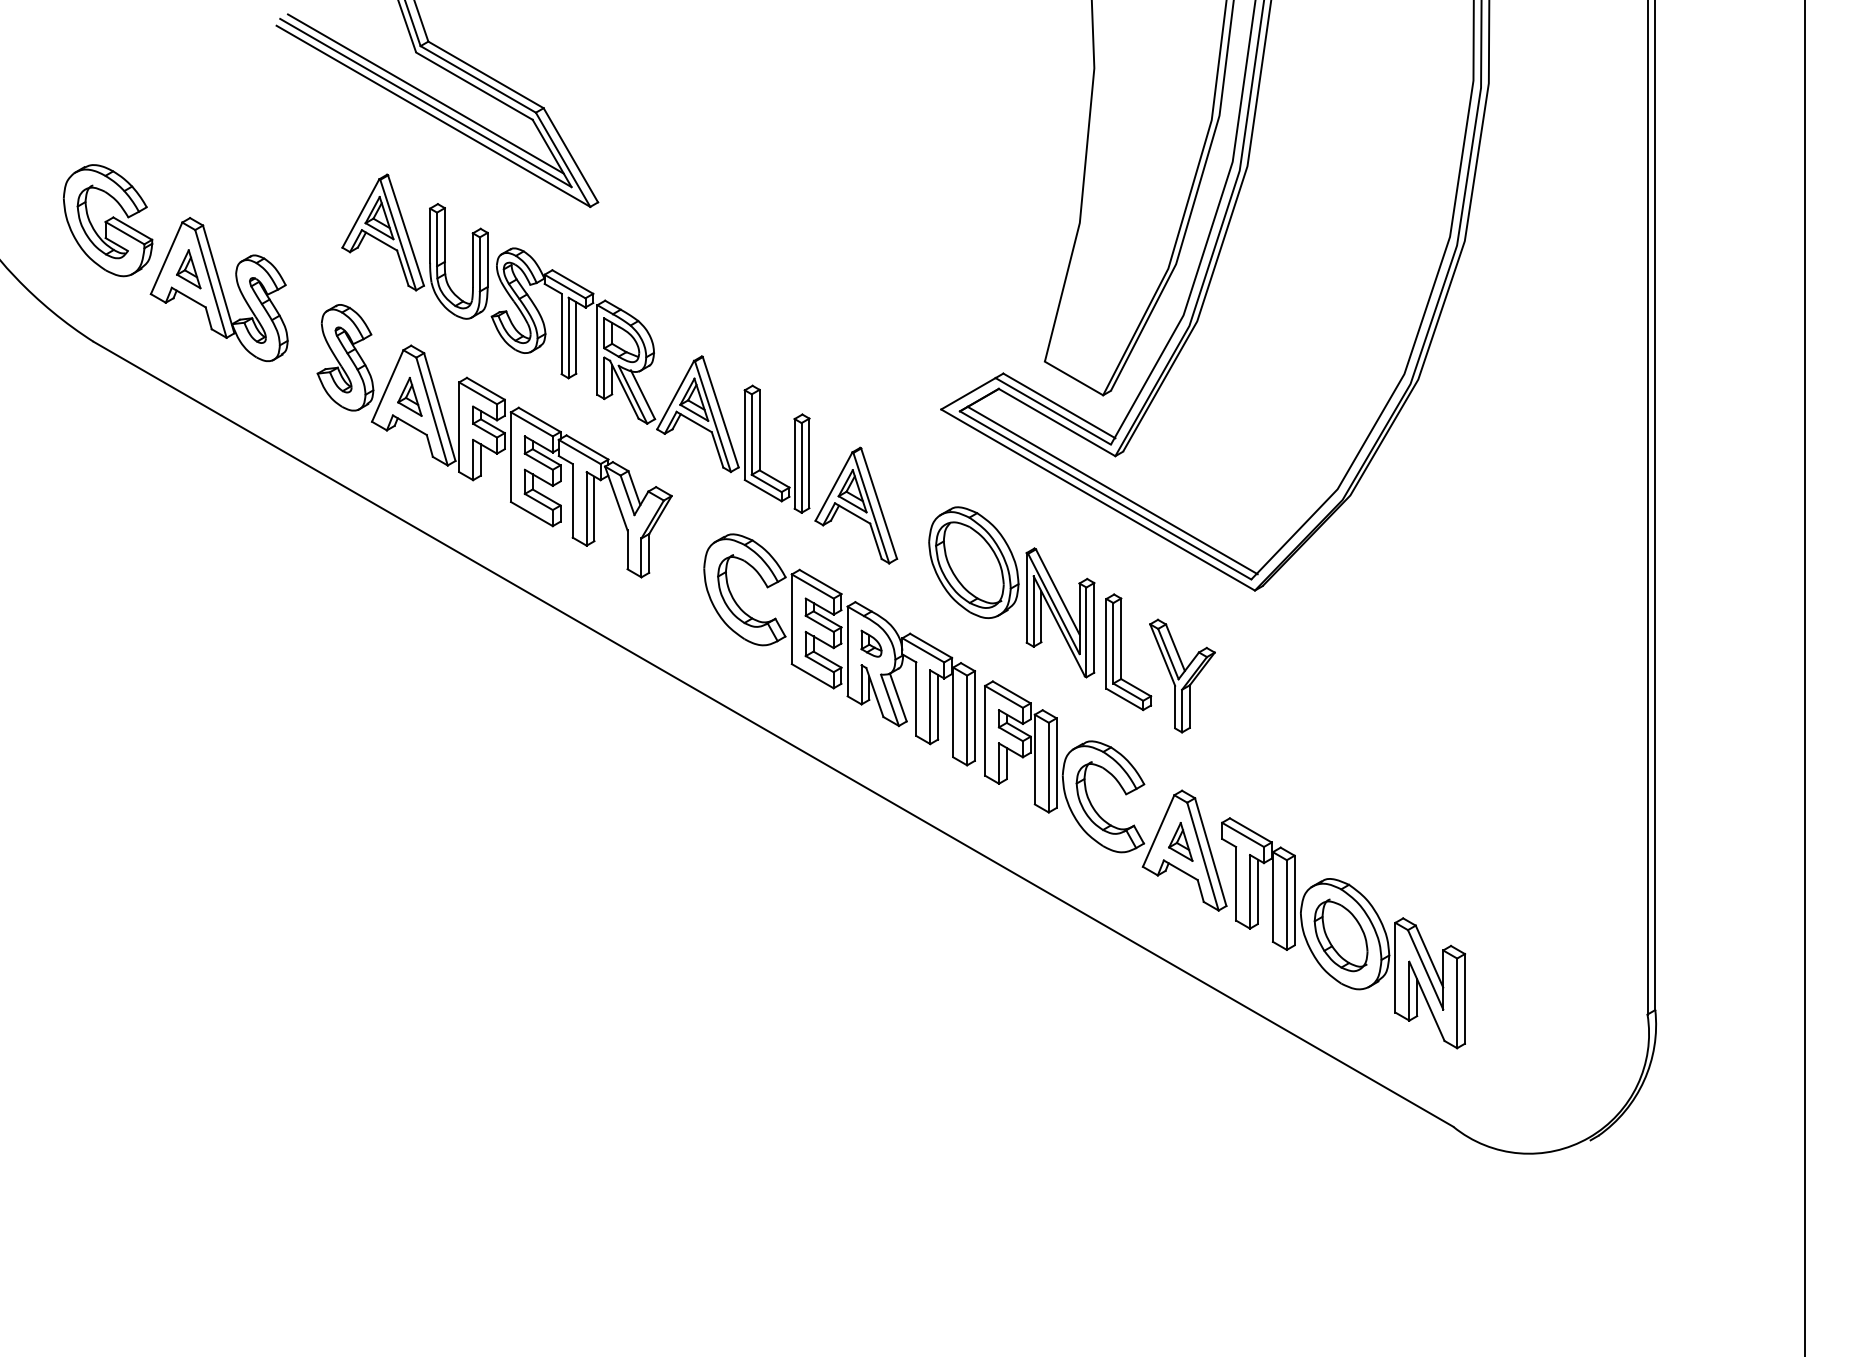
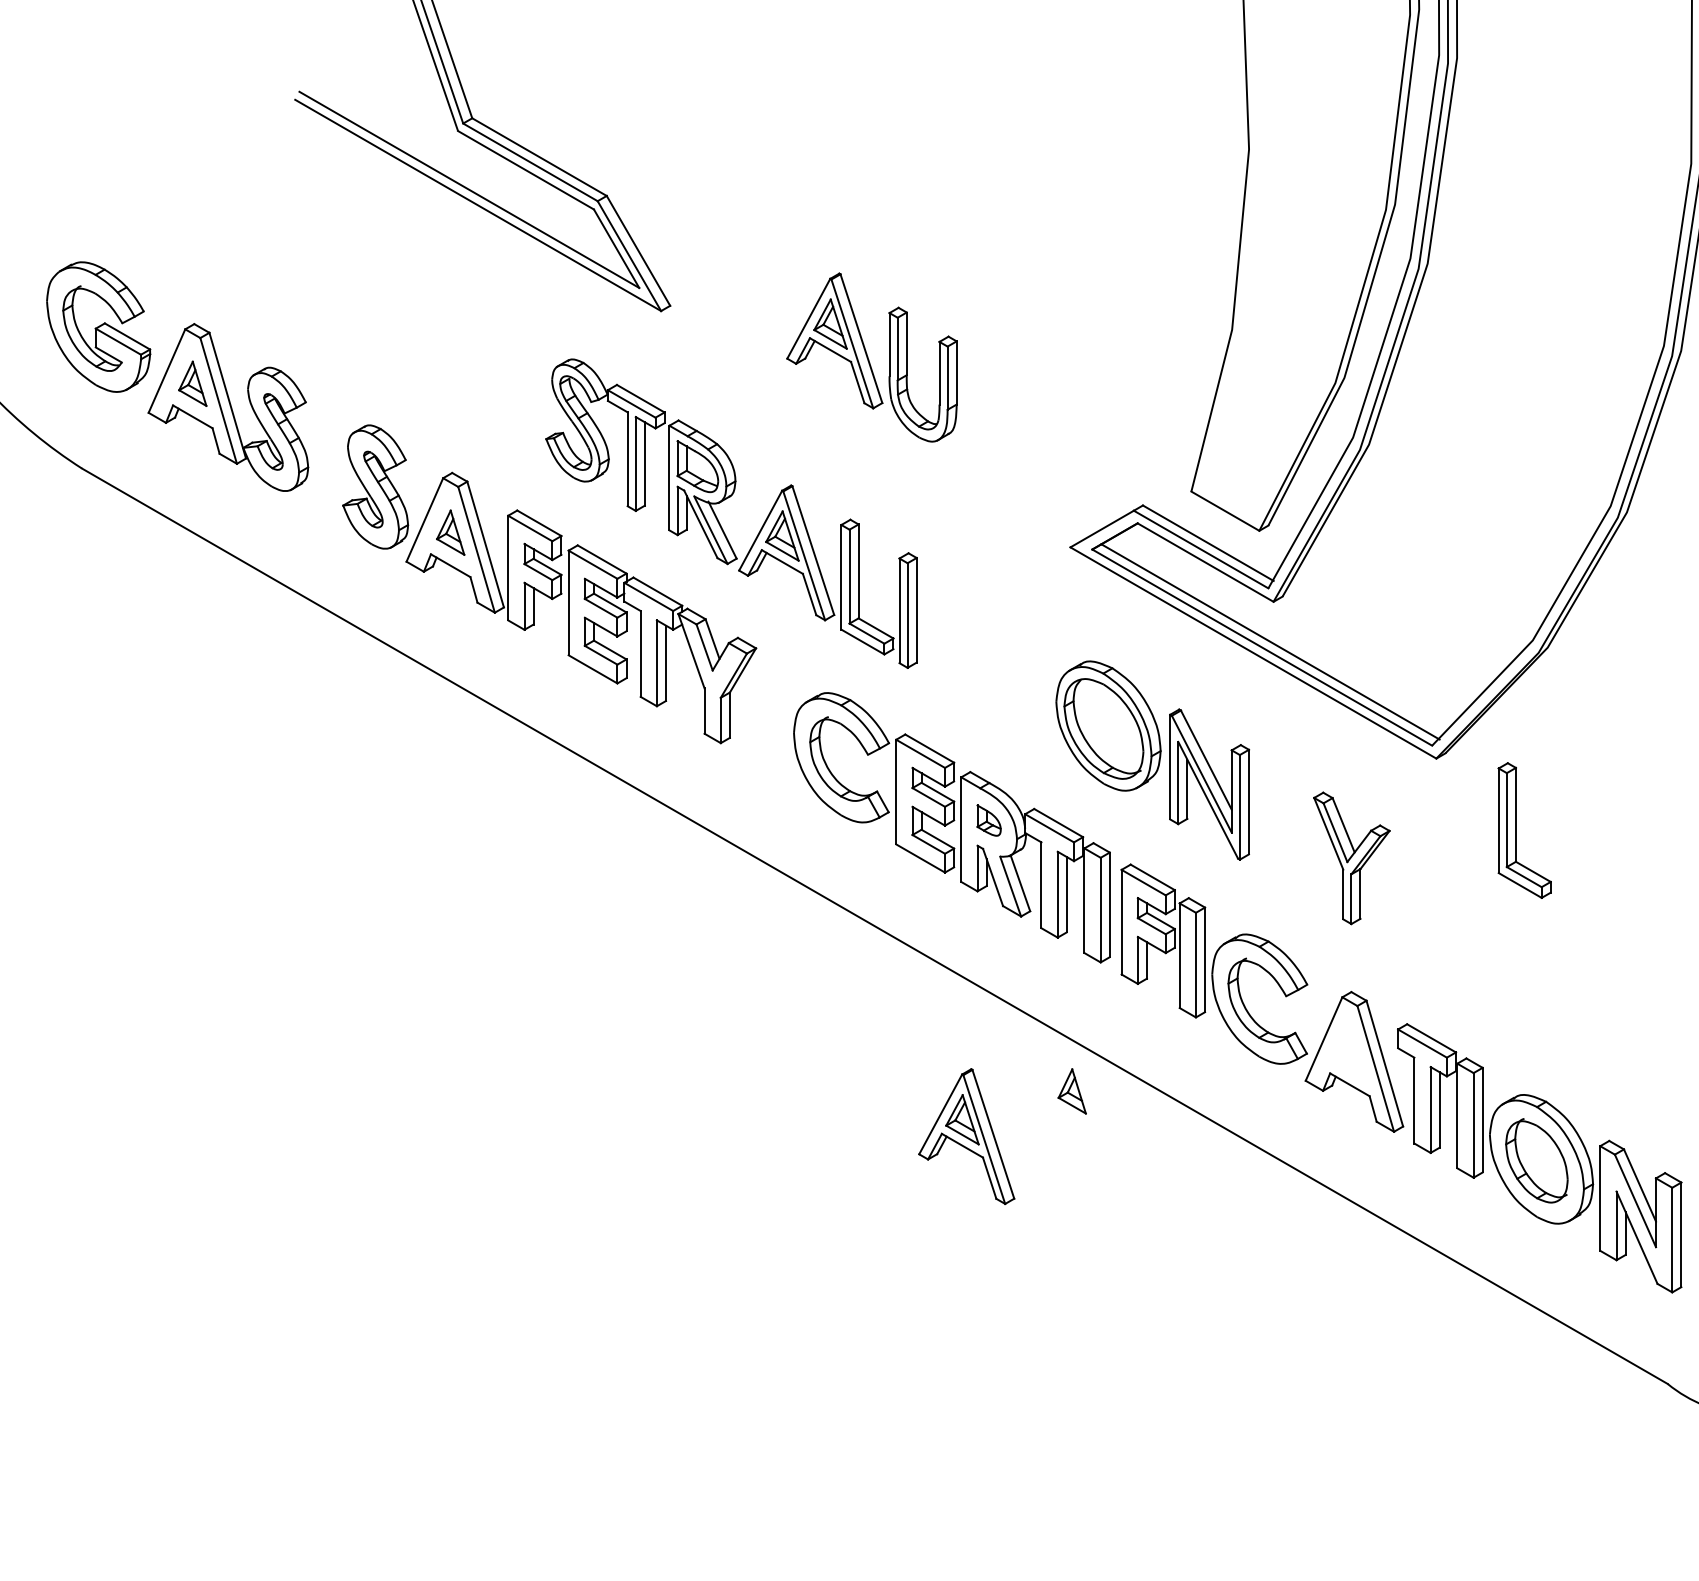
line: (425, 93) -> (468, 178), removed
part: (414, 246) -> (871, 357), moved
part: (856, 505) -> (966, 1136), moved
part: (1121, 652) -> (1516, 830), moved
part: (1180, 841) -> (1071, 1090), moved

